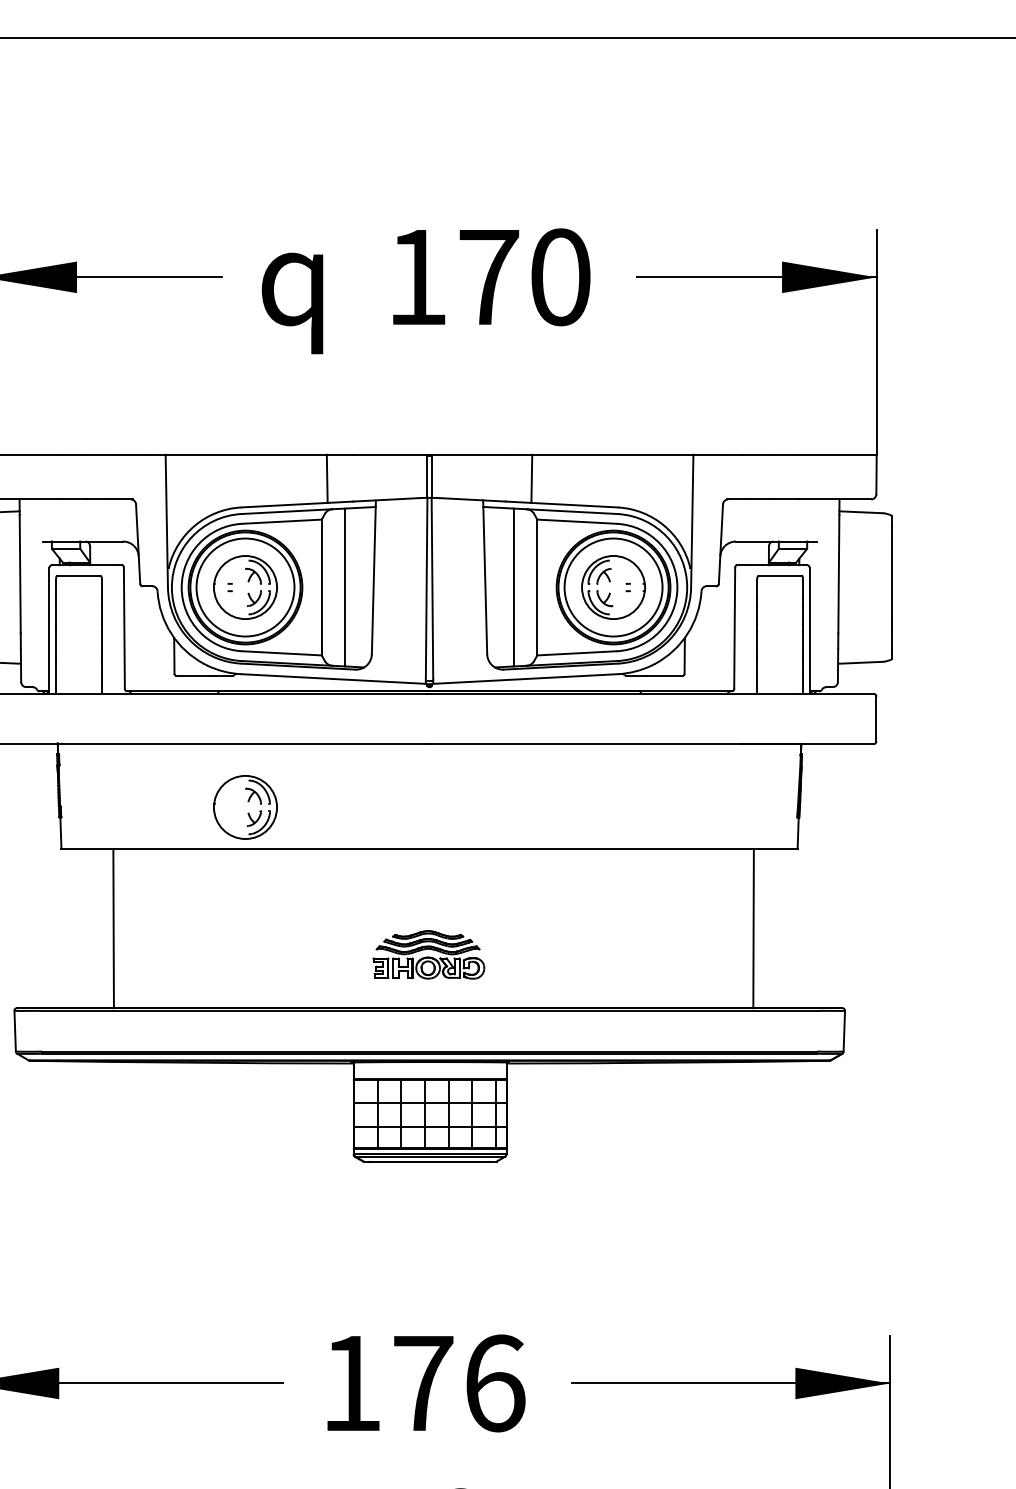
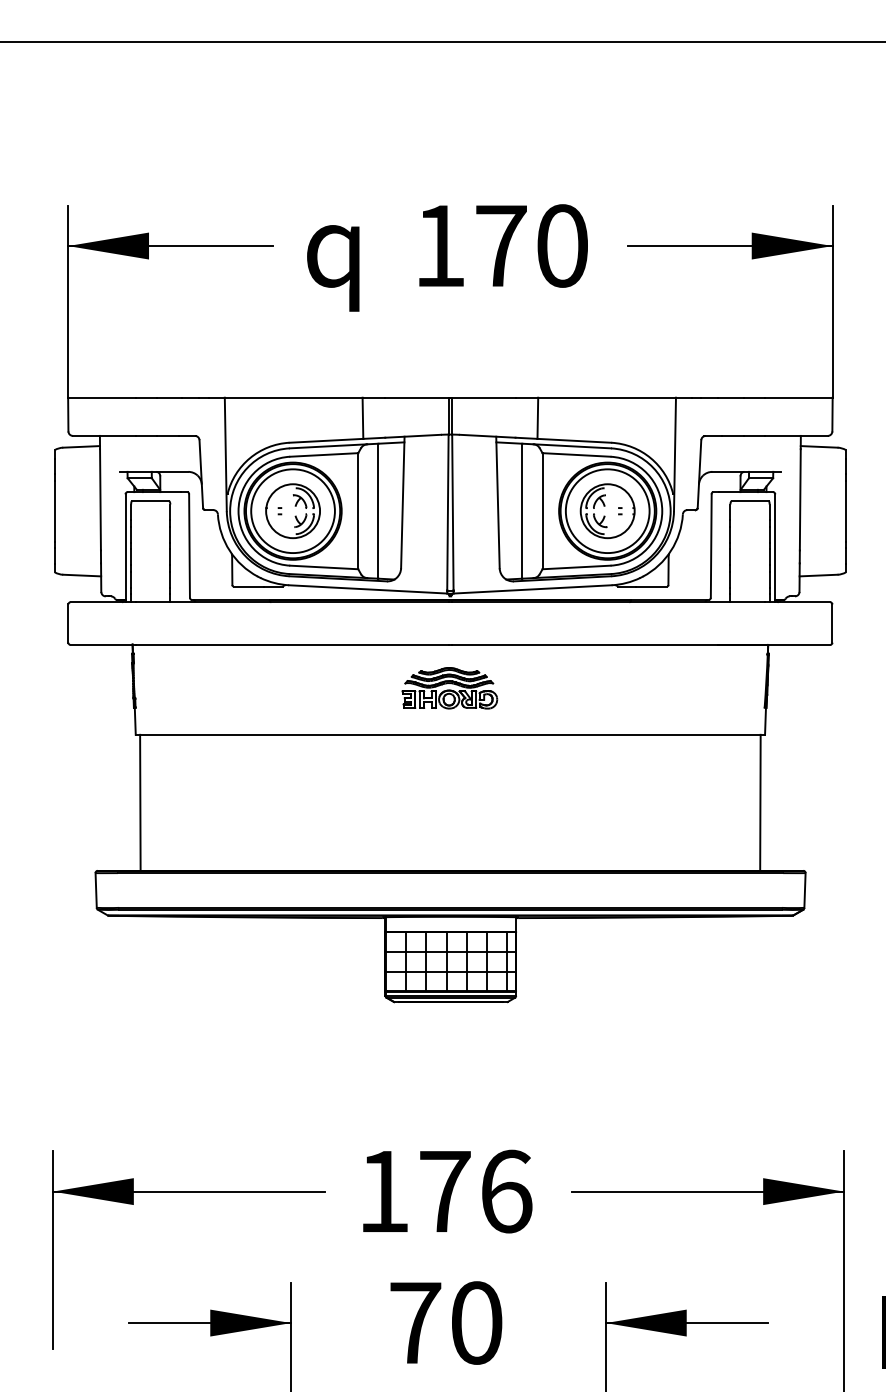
part: (244, 807) -> (292, 699), removed
line: (113, 928) -> (140, 802), moved
line: (753, 928) -> (760, 802), moved
part: (428, 955) -> (449, 688), moved

